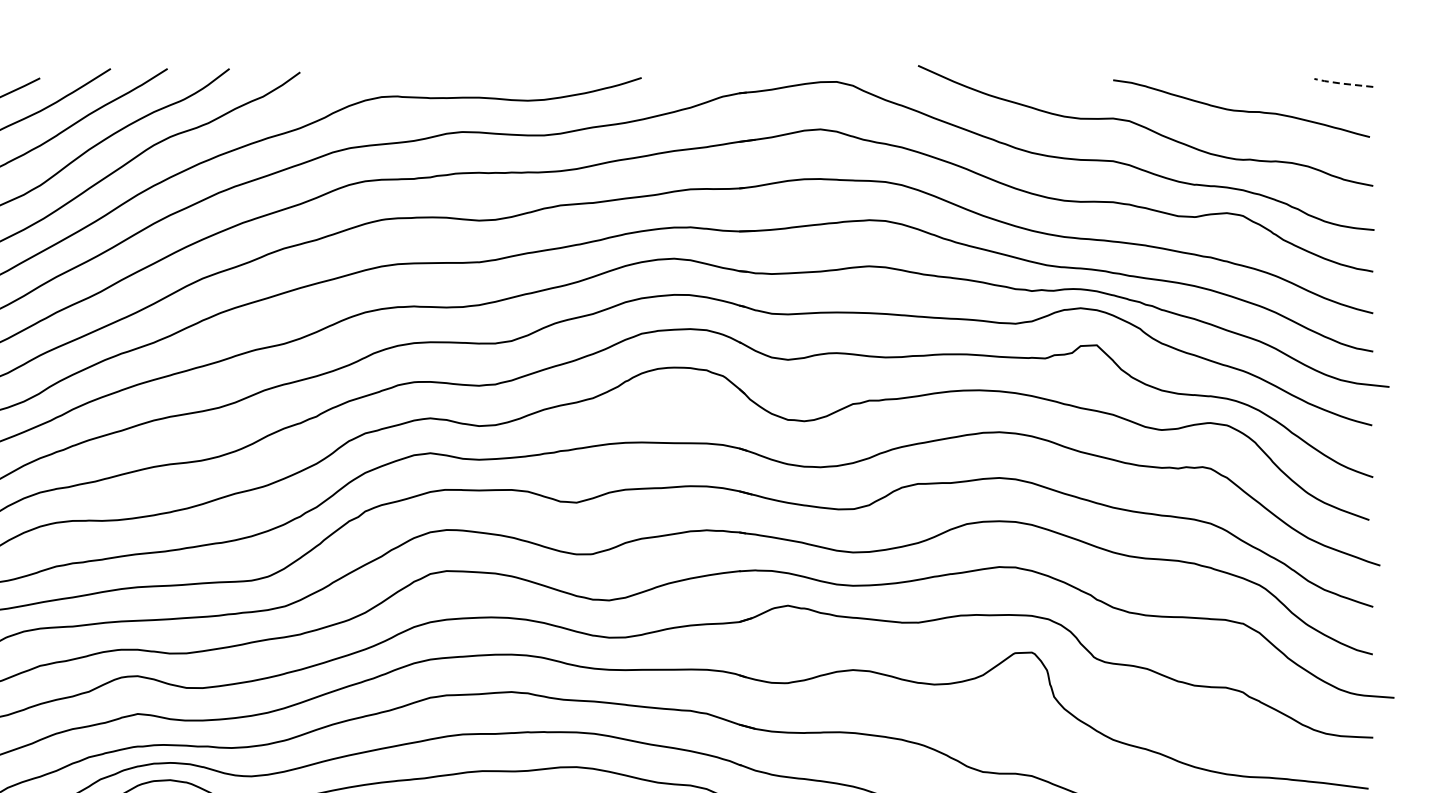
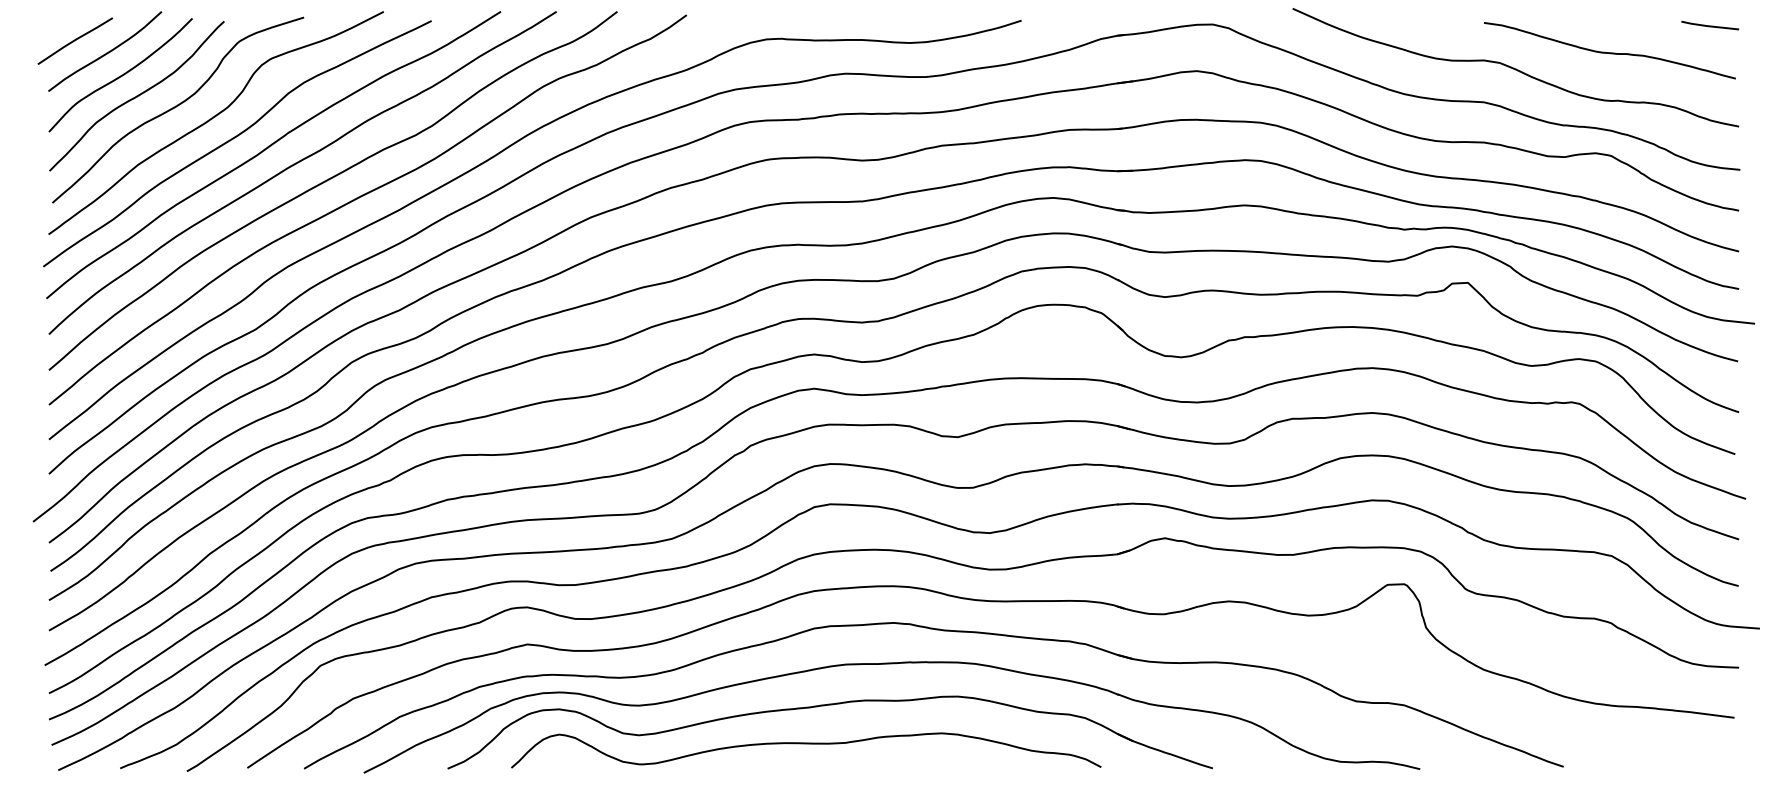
line: (1342, 83) -> (1708, 26), dashed -> solid

